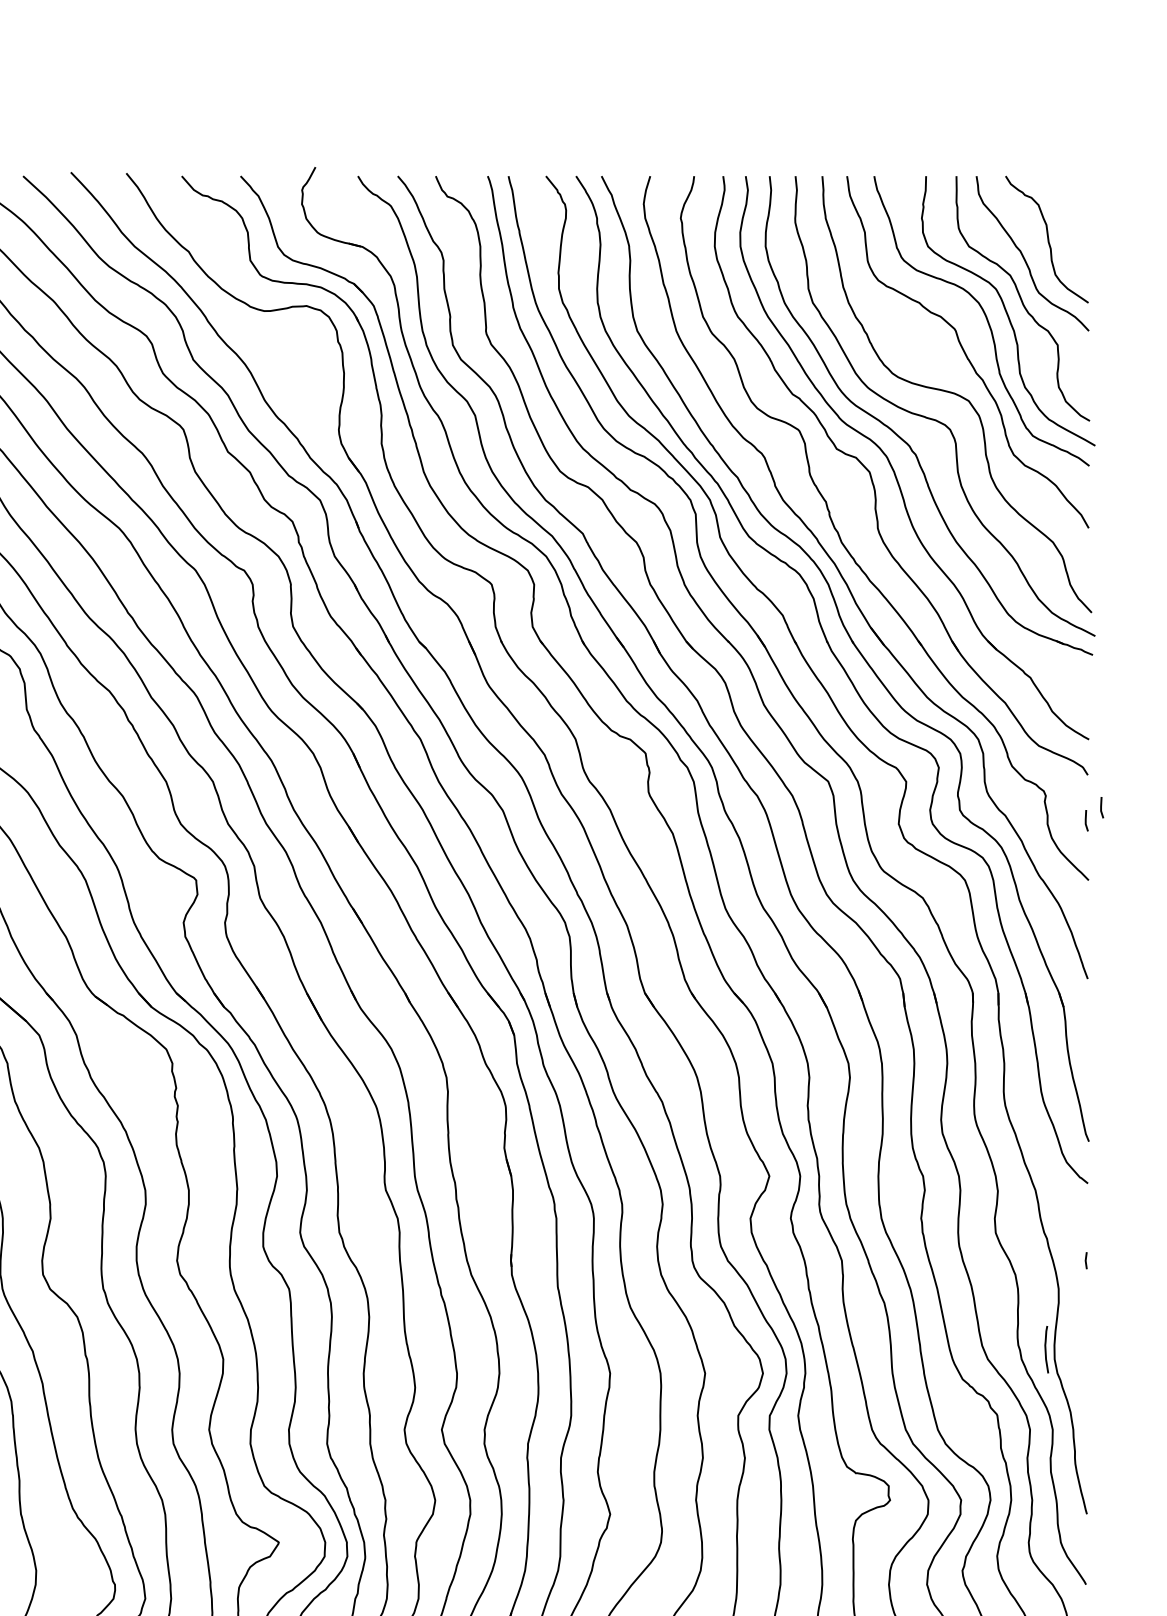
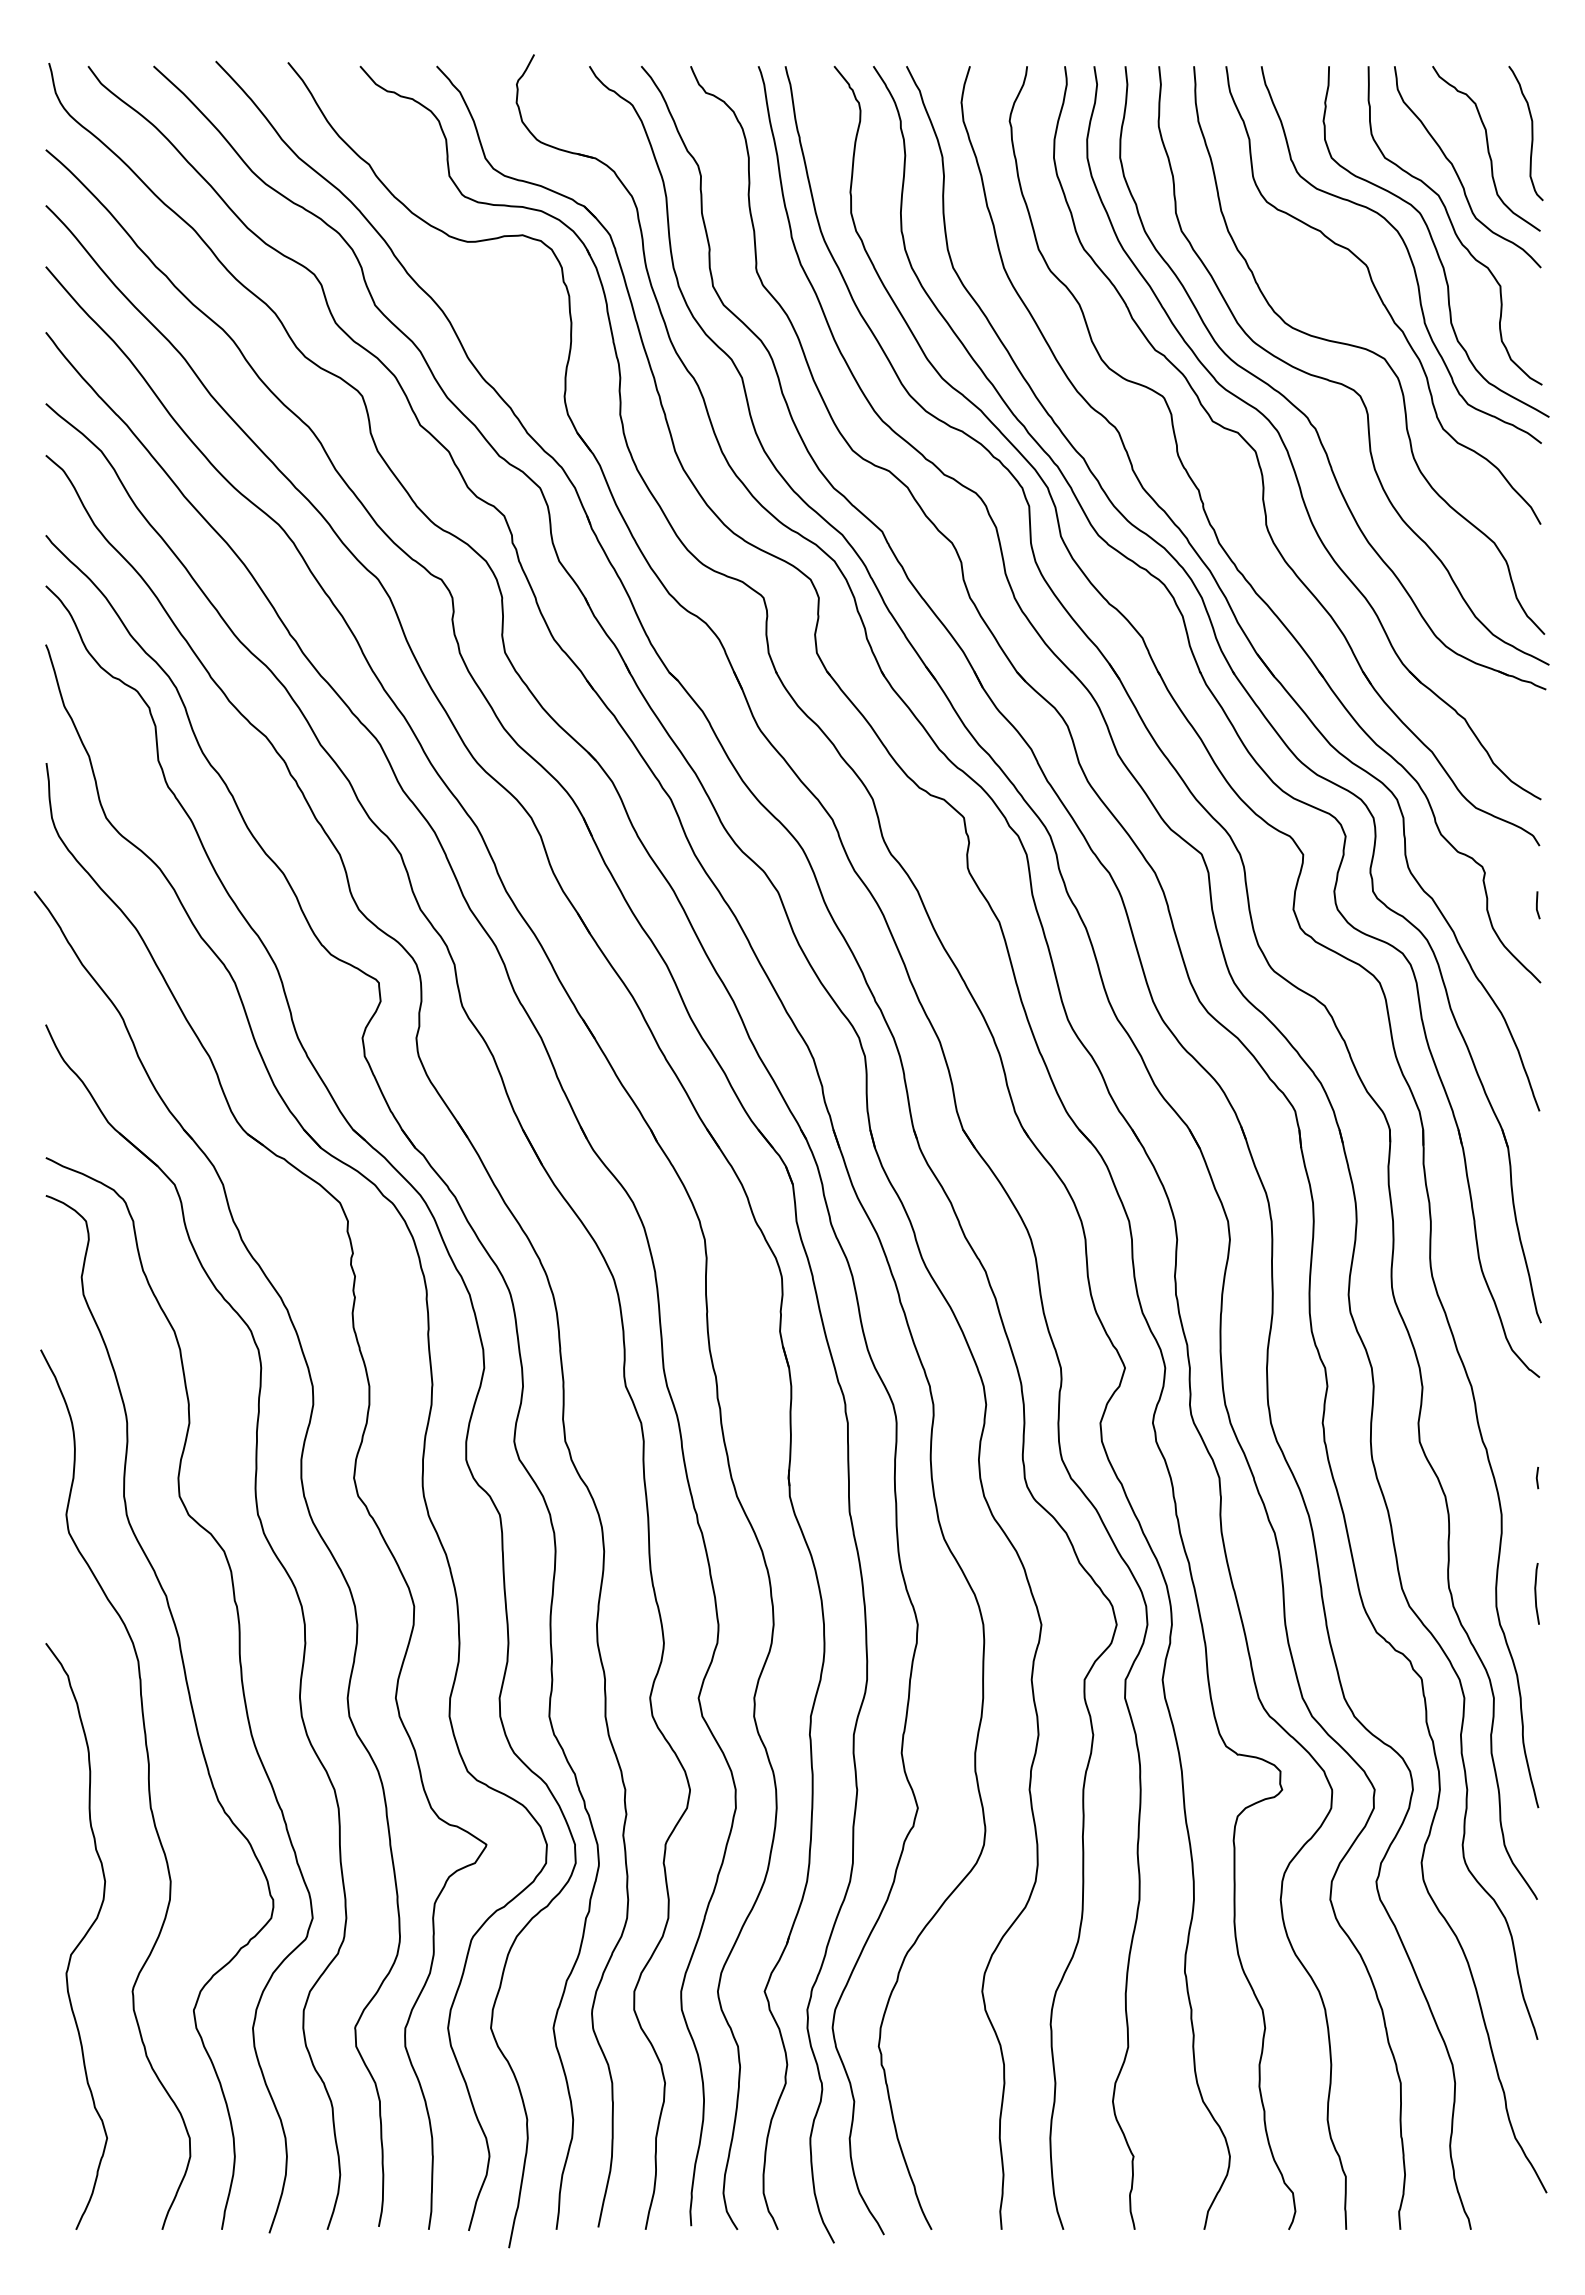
curve: (1081, 227) -> (1531, 133), added
line: (1101, 807) -> (1557, 888), removed
curve: (1046, 1349) -> (1536, 1593), moved

